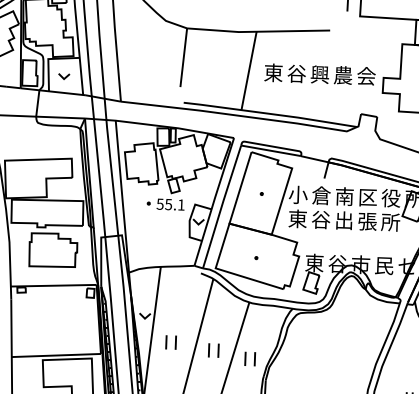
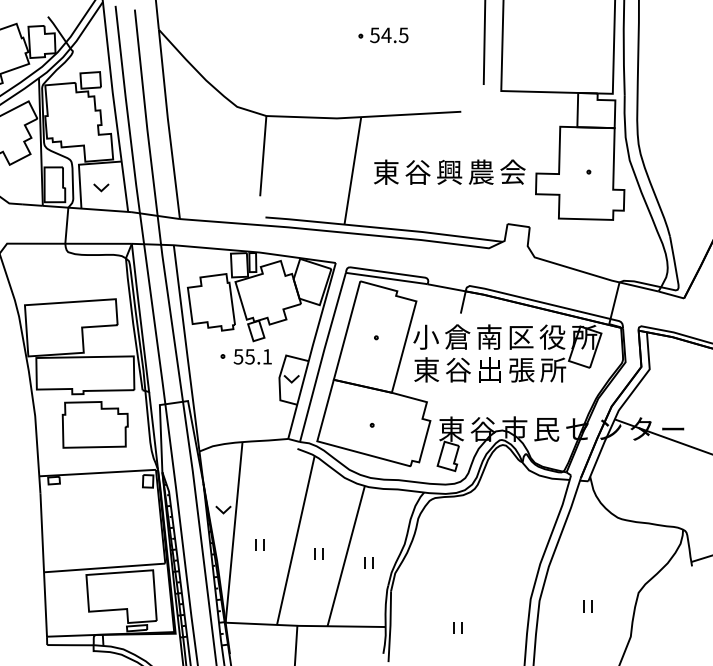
part: (170, 342) -> (259, 544), size x0.62
part: (213, 350) -> (318, 553), size x0.62
part: (250, 358) -> (368, 562), size x0.62

